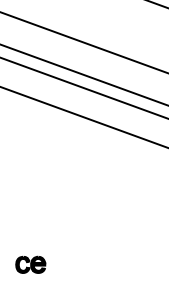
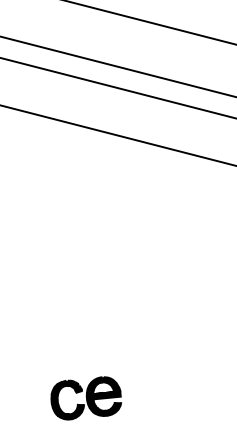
part: (30, 264) -> (85, 397), size x1.43

